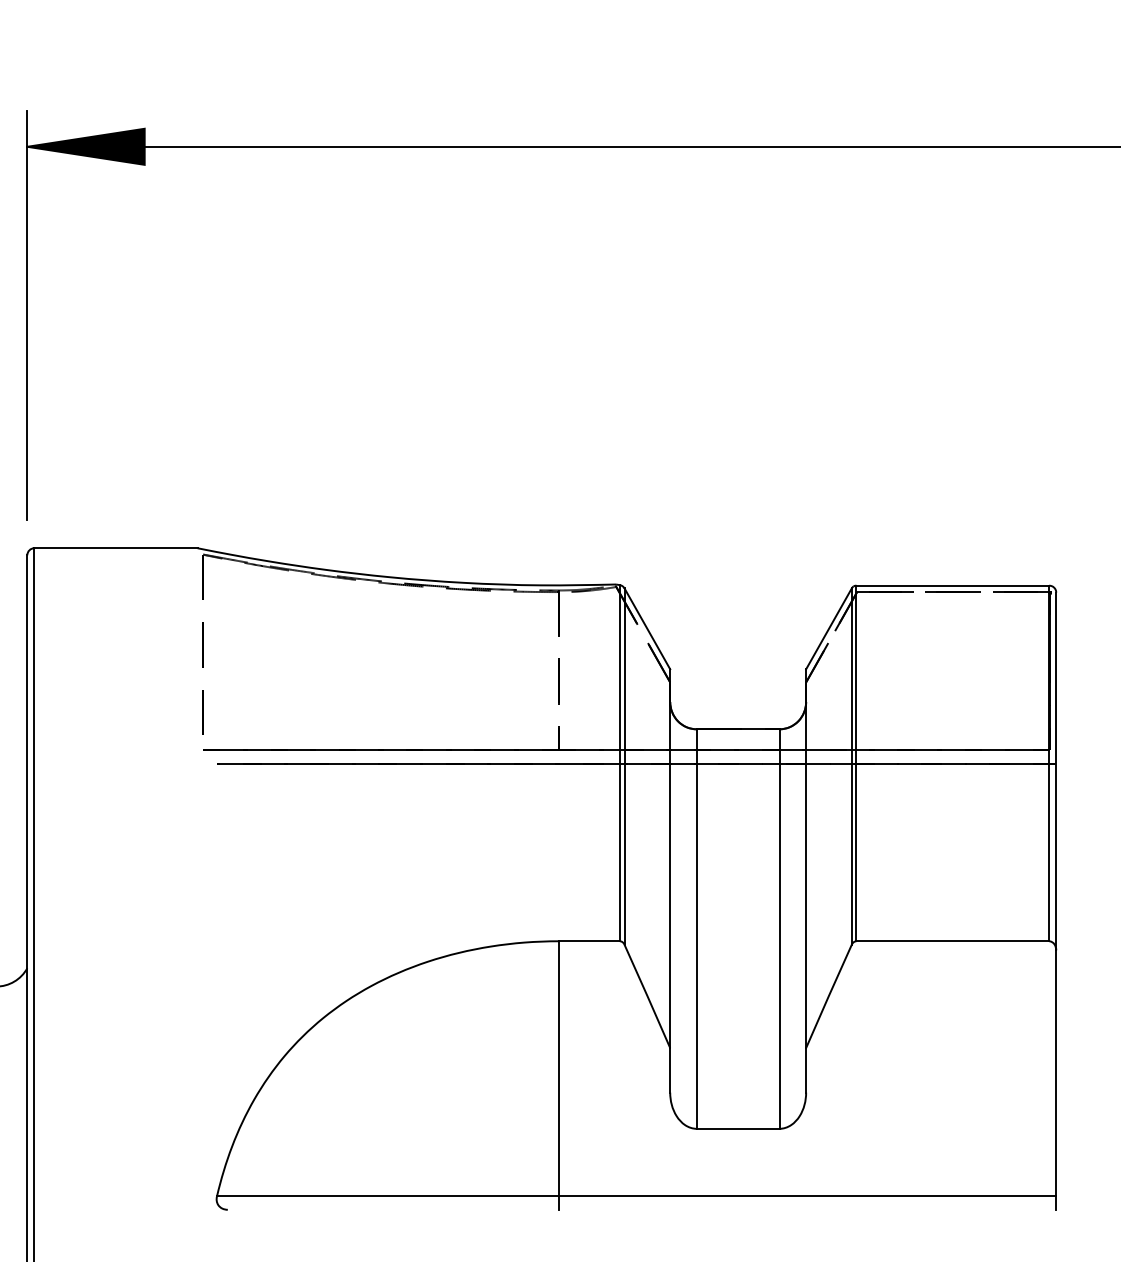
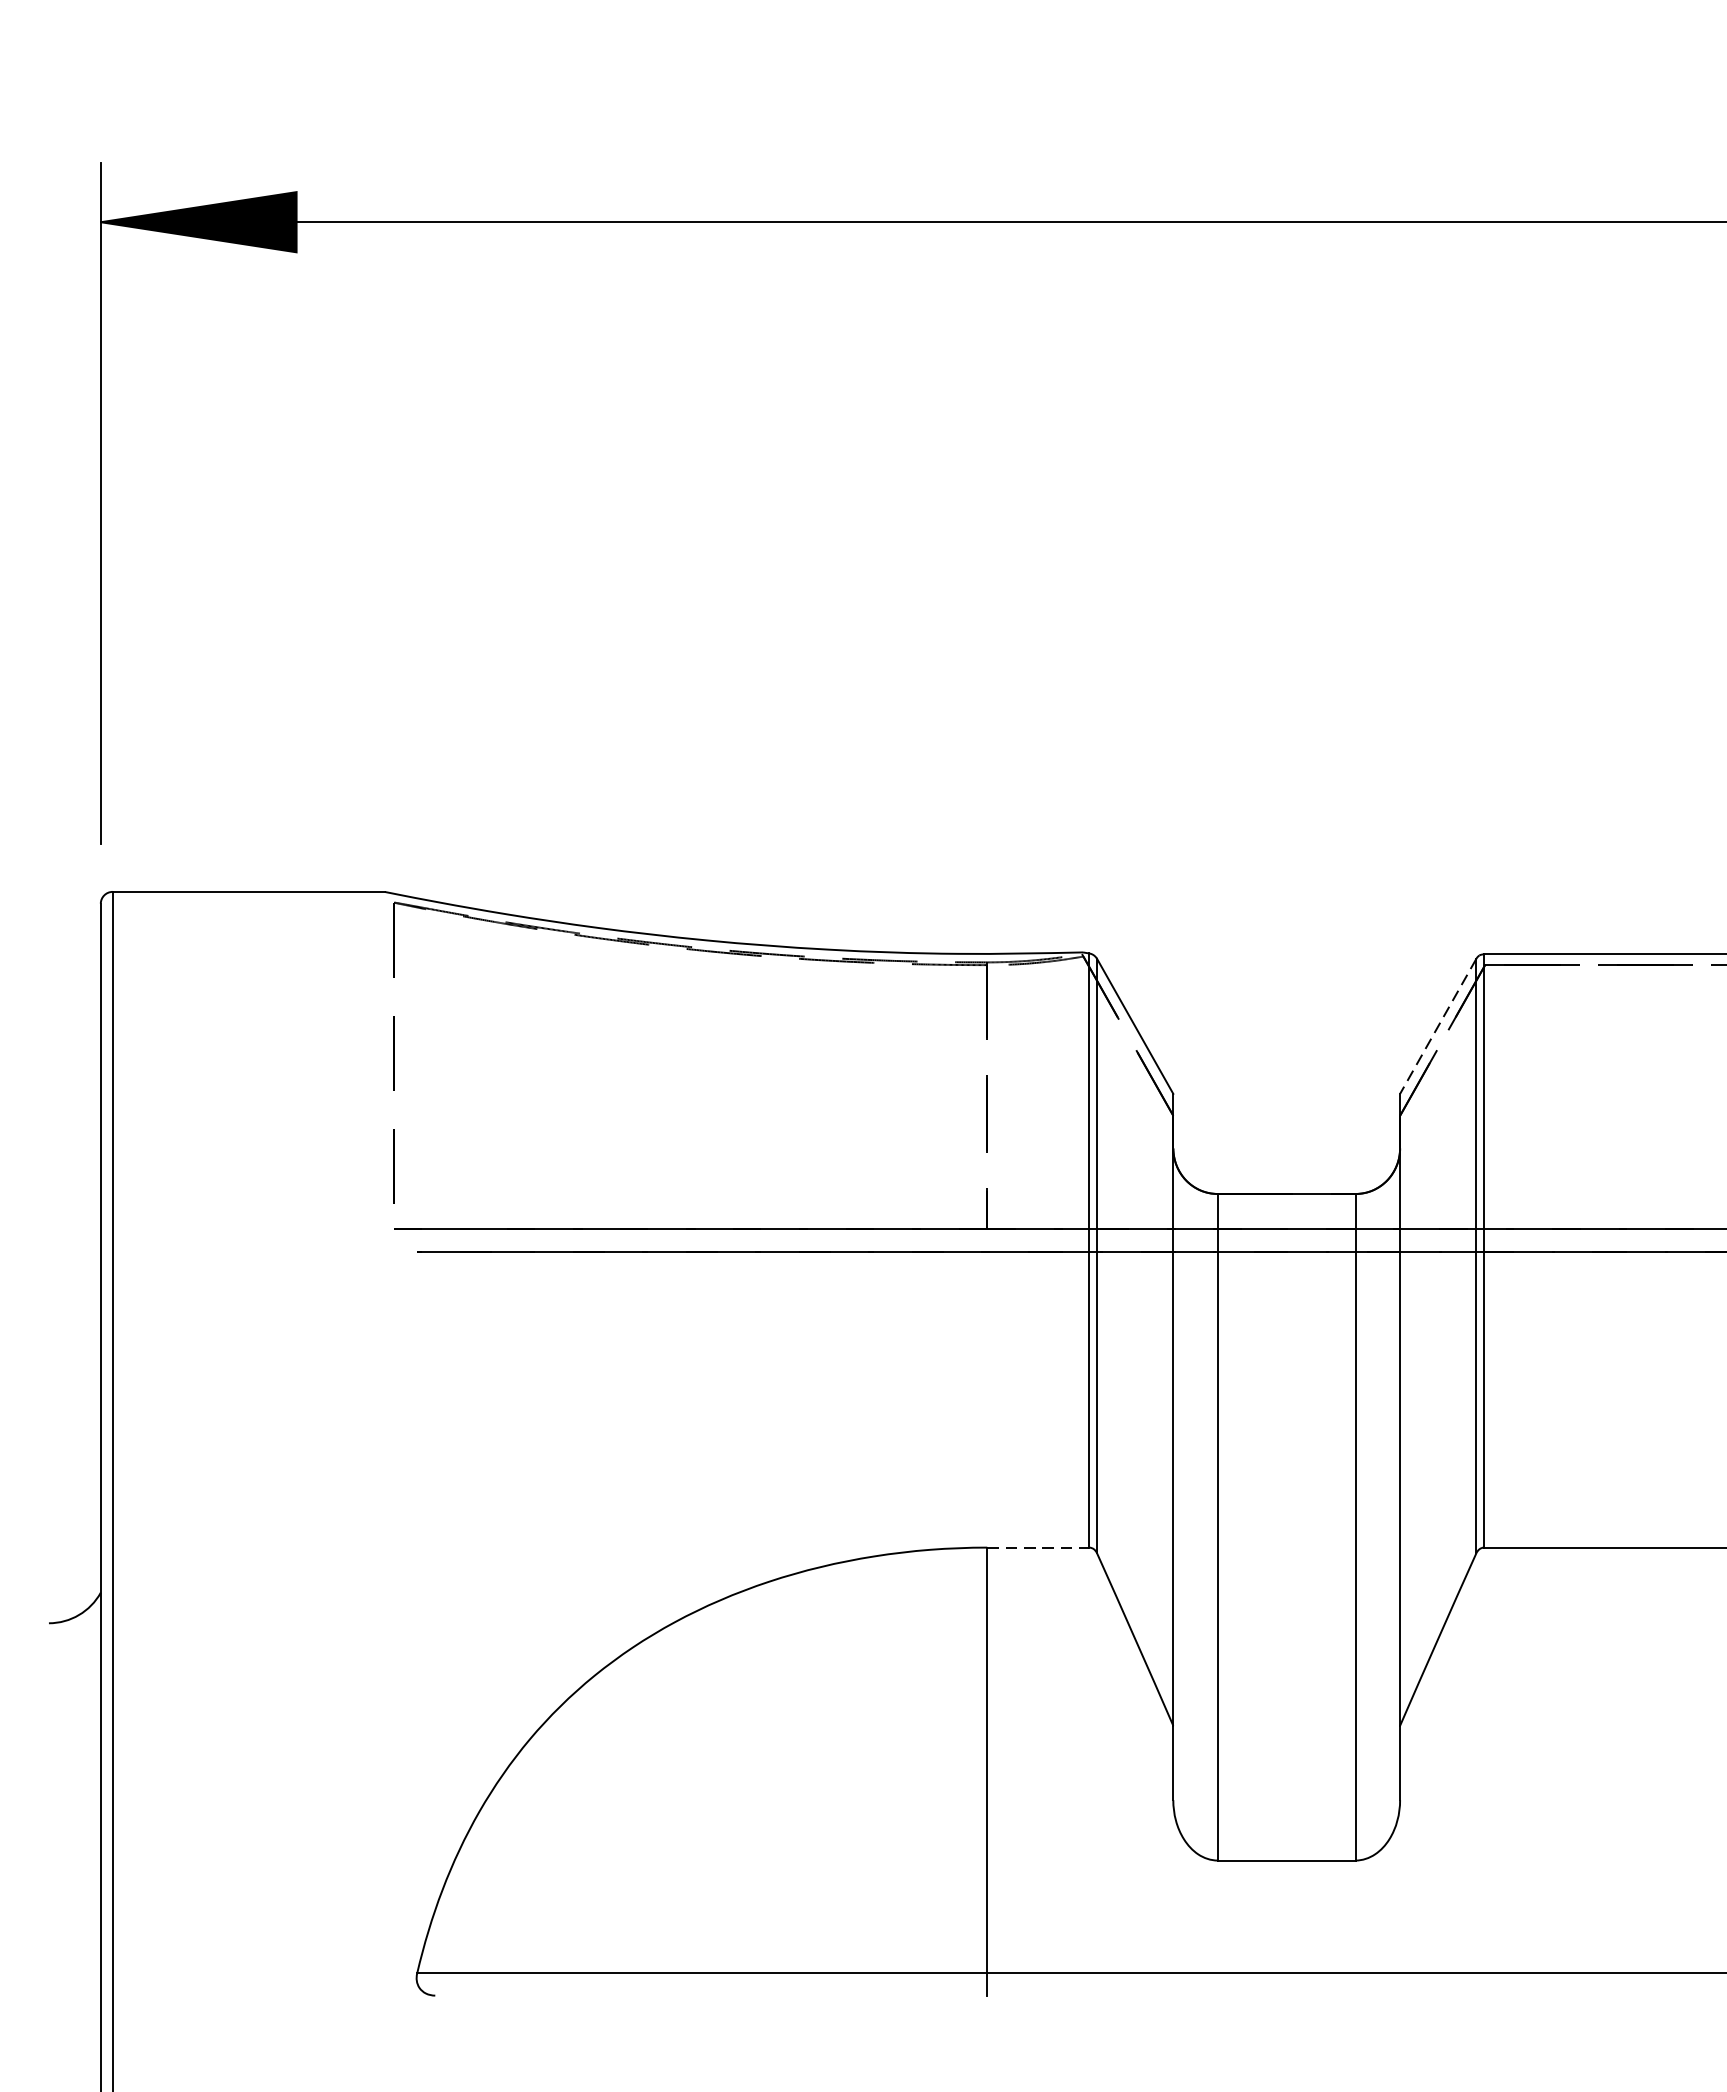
line: (828, 629) -> (1437, 1027), solid -> dashed
line: (589, 941) -> (1038, 1548), solid -> dashed

